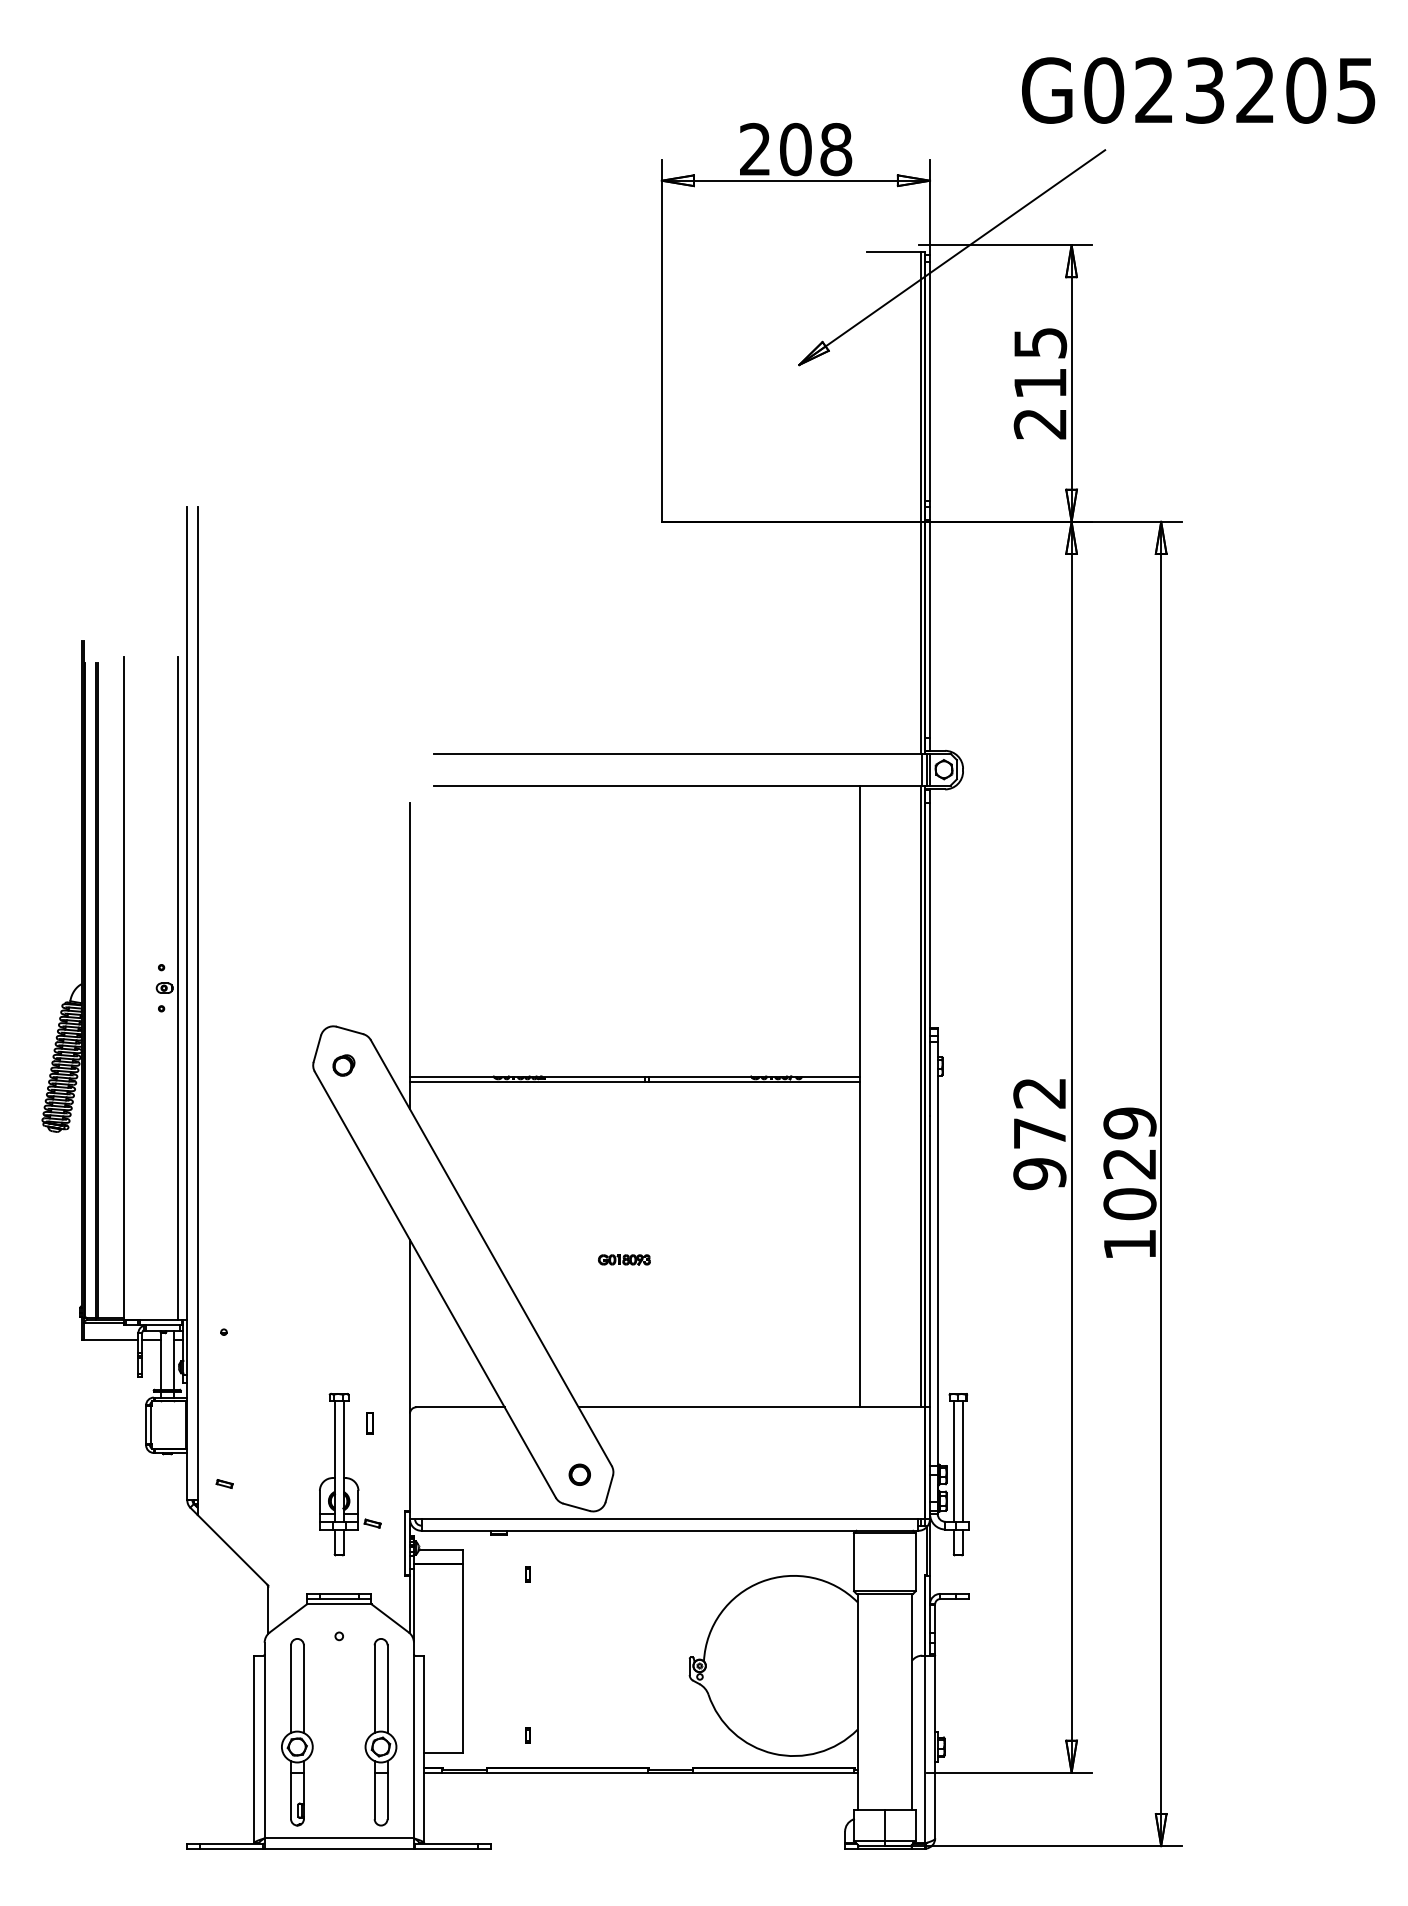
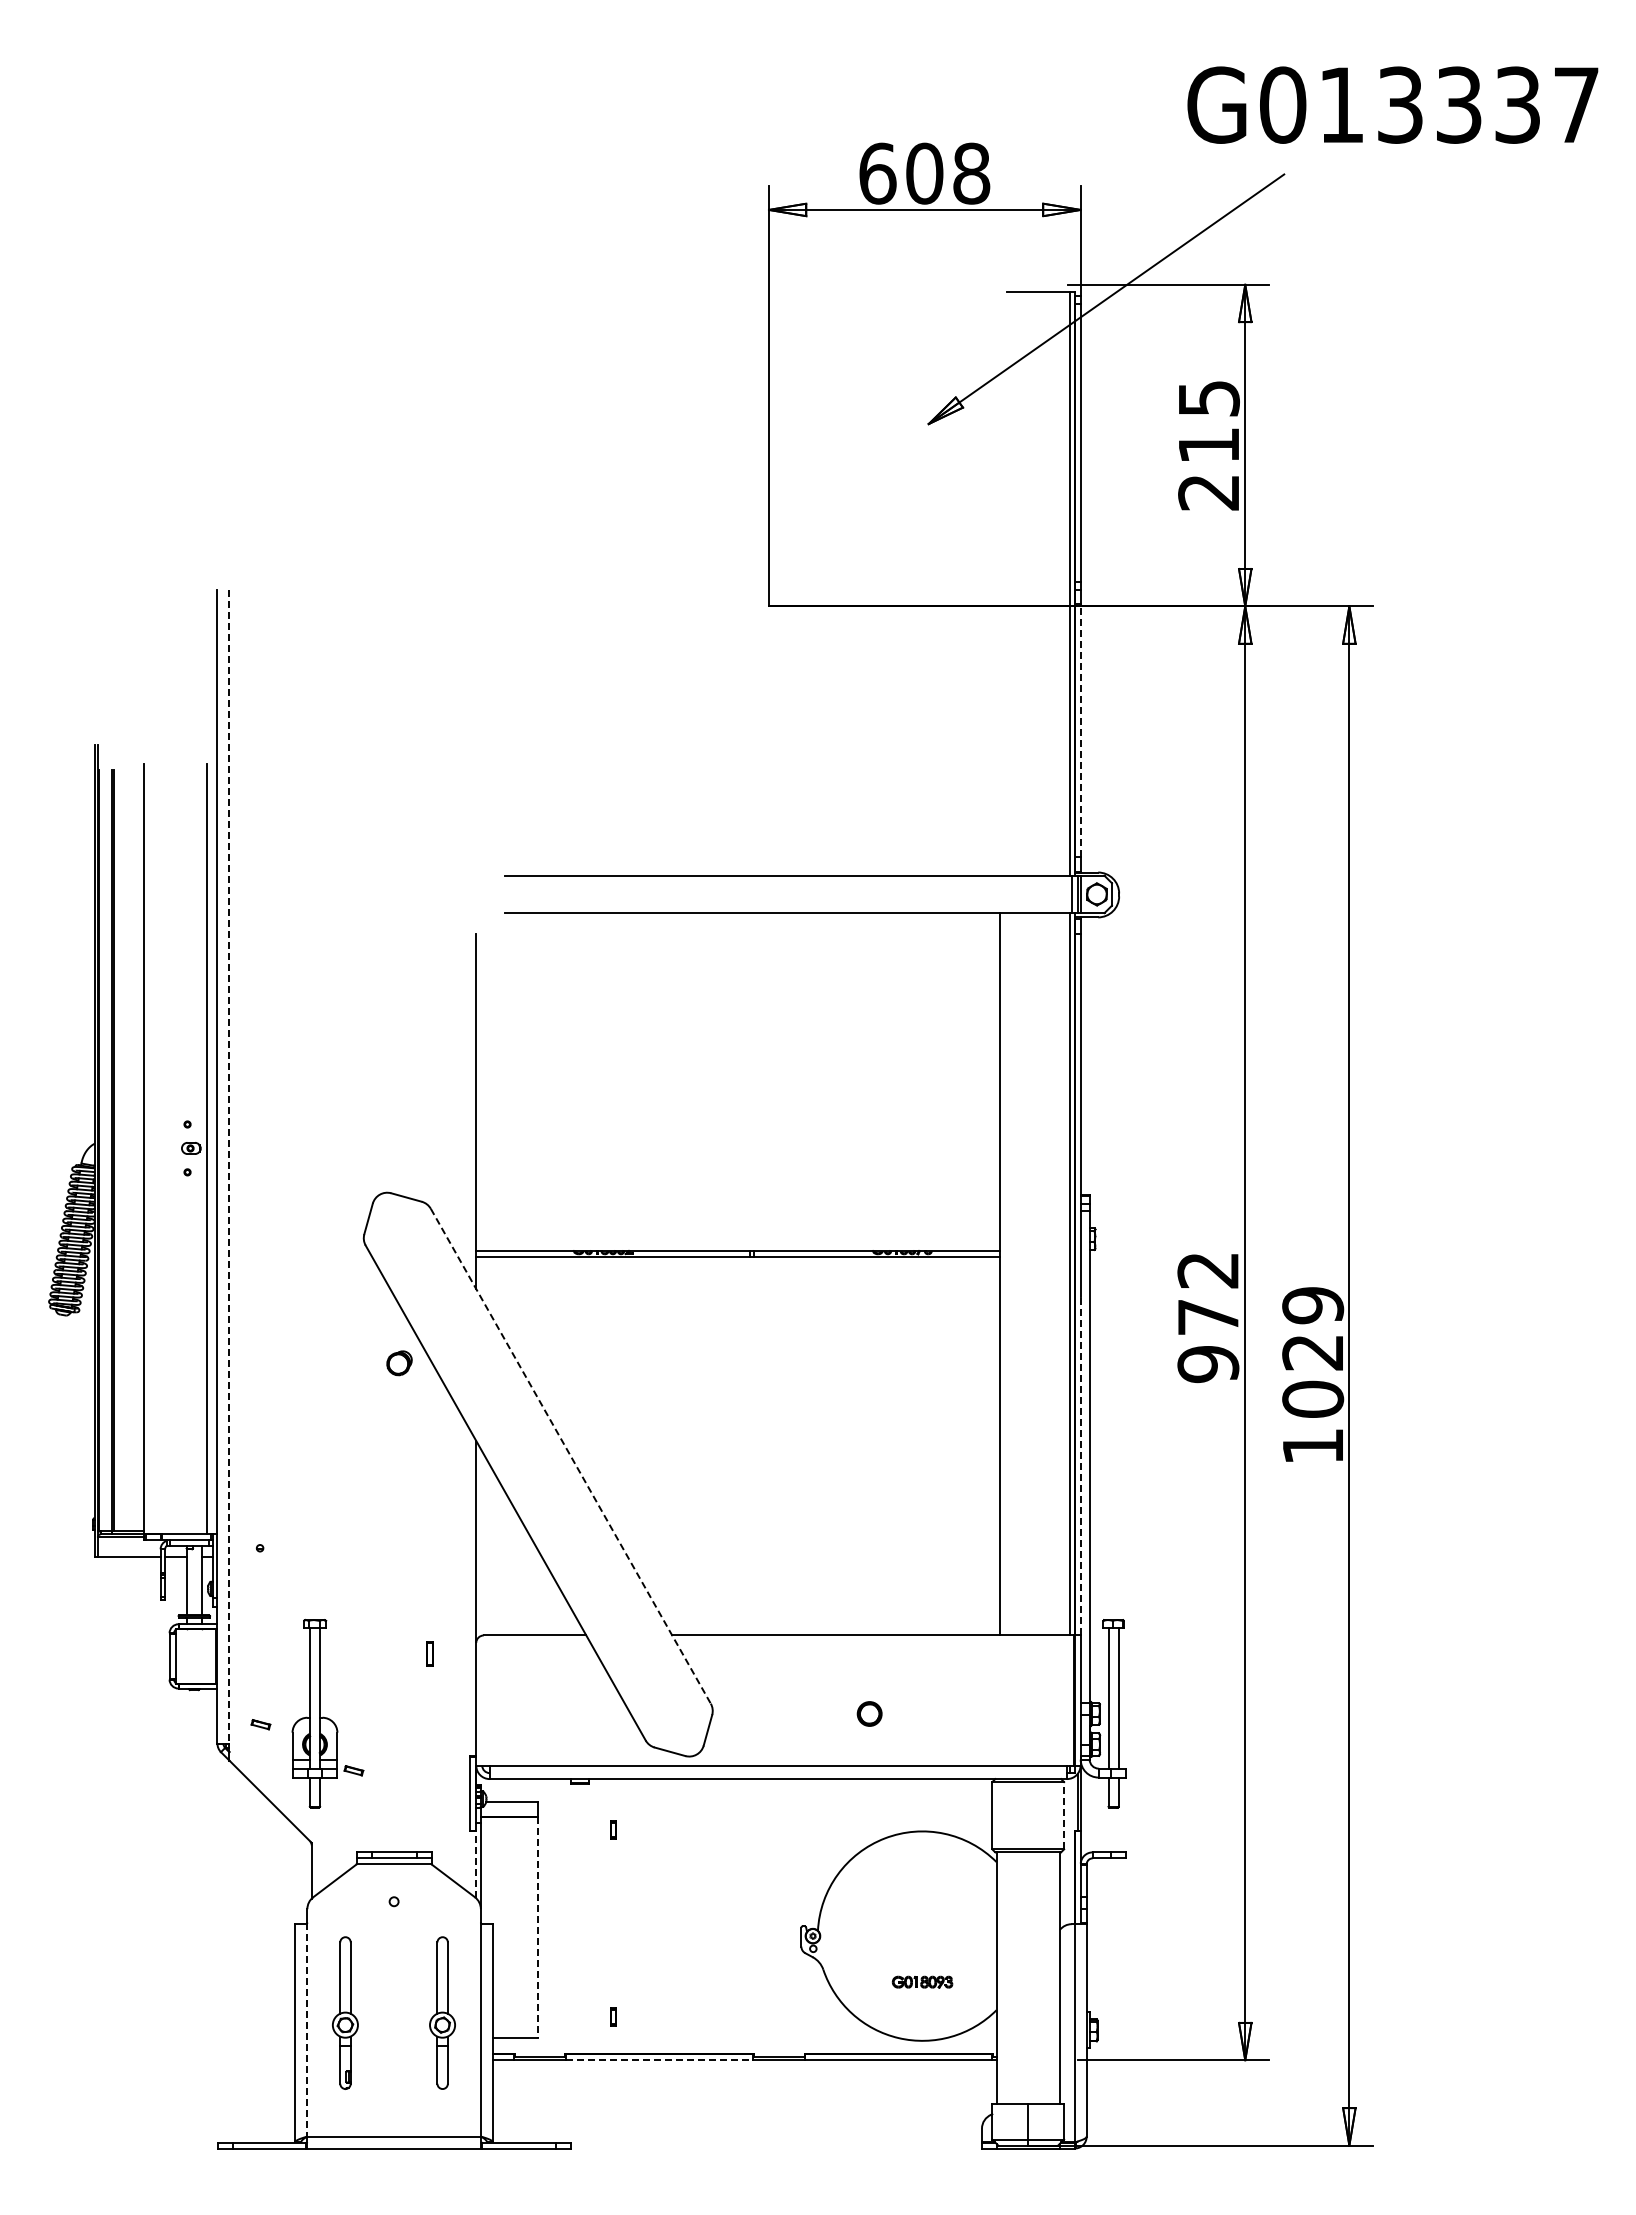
text: (1255, 90) -> (1458, 104), G023205 -> G013337
text: (755, 149) -> (877, 173), 208 -> 608
line: (929, 628) -> (1080, 730), solid -> dashed
line: (197, 1004) -> (229, 1167), solid -> dashed
part: (343, 1065) -> (399, 1363), moved
line: (491, 1253) -> (571, 1456), solid -> dashed
part: (624, 1259) -> (922, 1981), moved
line: (929, 1261) -> (1080, 1465), solid -> dashed
part: (349, 1474) -> (327, 1713), moved
part: (579, 1474) -> (869, 1713), moved
line: (916, 1562) -> (1064, 1815), solid -> dashed
line: (410, 1604) -> (476, 1864), solid -> dashed
line: (462, 1659) -> (537, 1928), solid -> dashed
part: (297, 1731) -> (345, 2012), size x0.7
part: (380, 1731) -> (442, 2012), size x0.7
line: (264, 1746) -> (307, 2029), solid -> dashed
line: (567, 1772) -> (659, 2060), solid -> dashed

